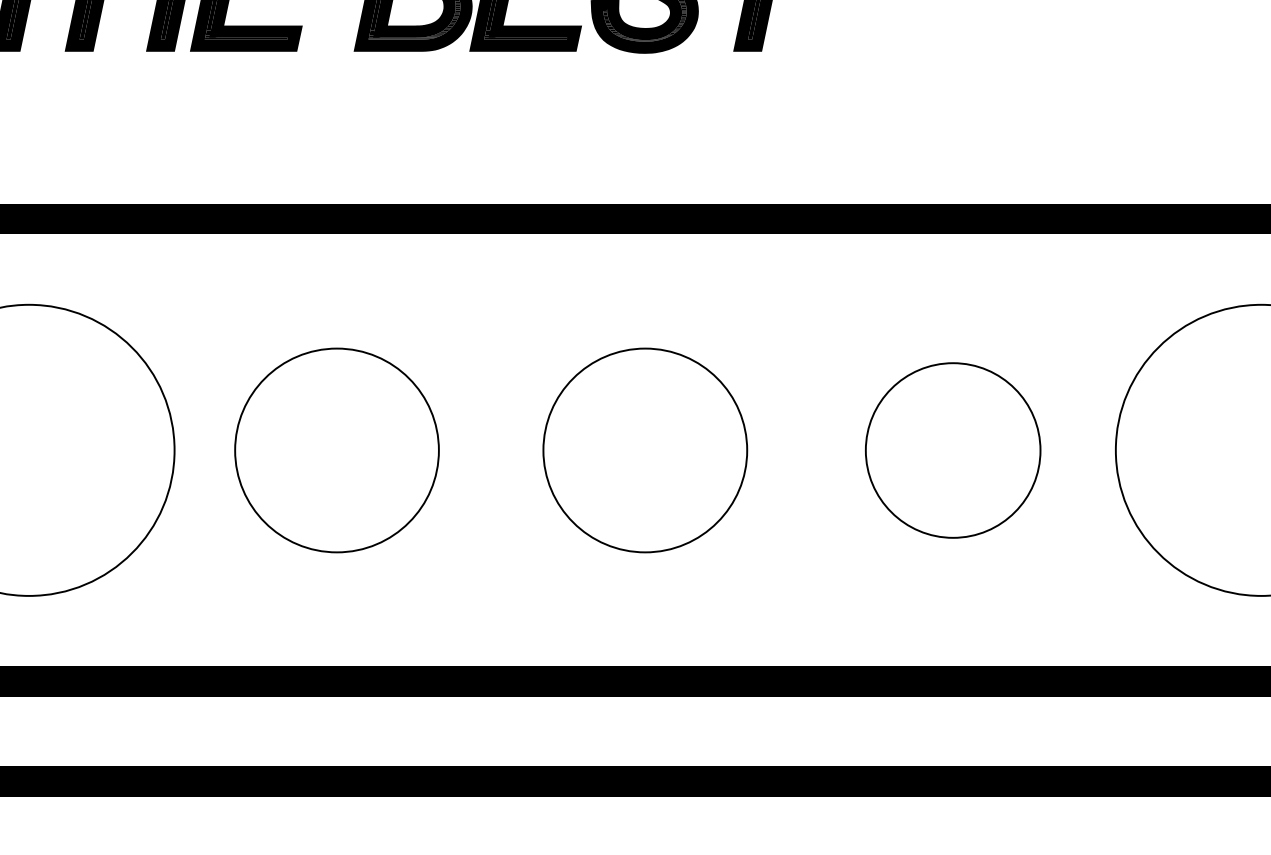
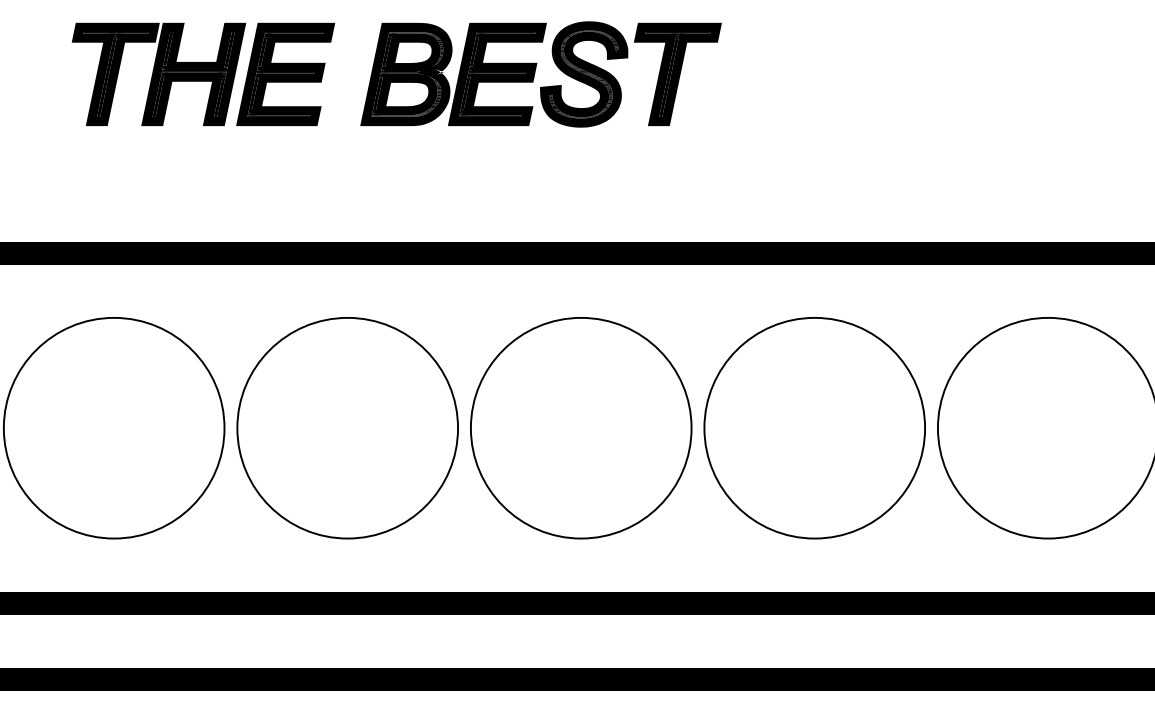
part: (336, 450) -> (347, 428), size x1.43
part: (645, 450) -> (581, 428), size x1.43
part: (952, 450) -> (814, 428), size x1.67

